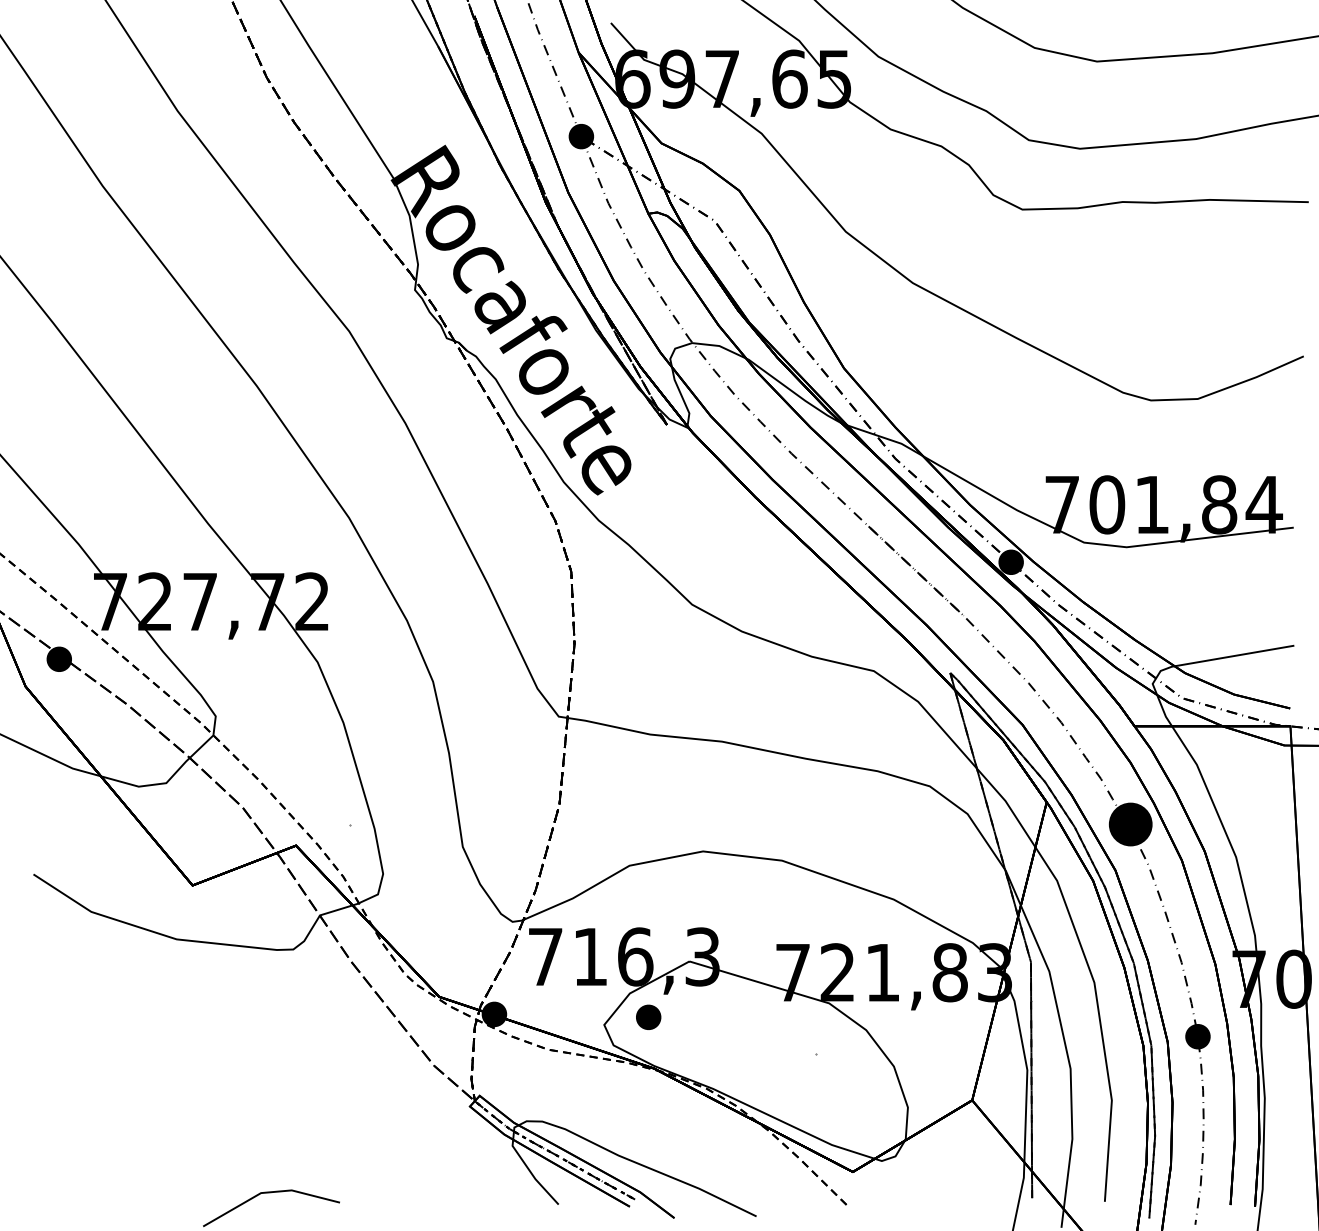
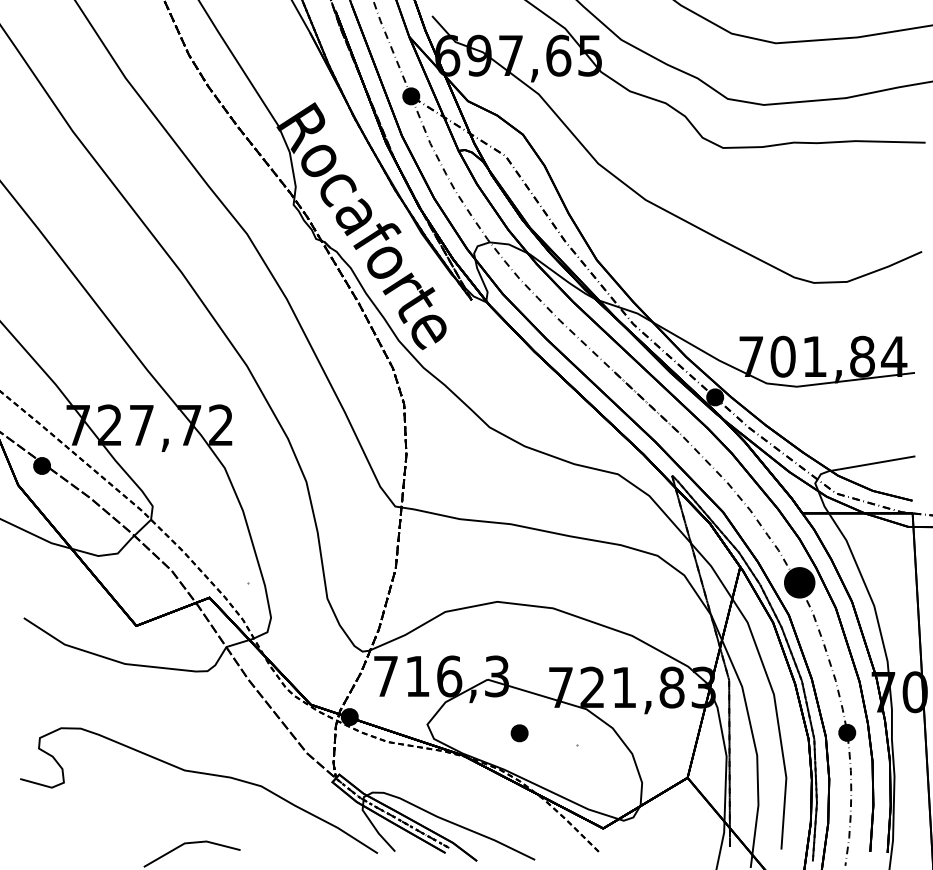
part: (648, 1016) -> (519, 732), moved
curve: (282, 1094) -> (199, 773), added

